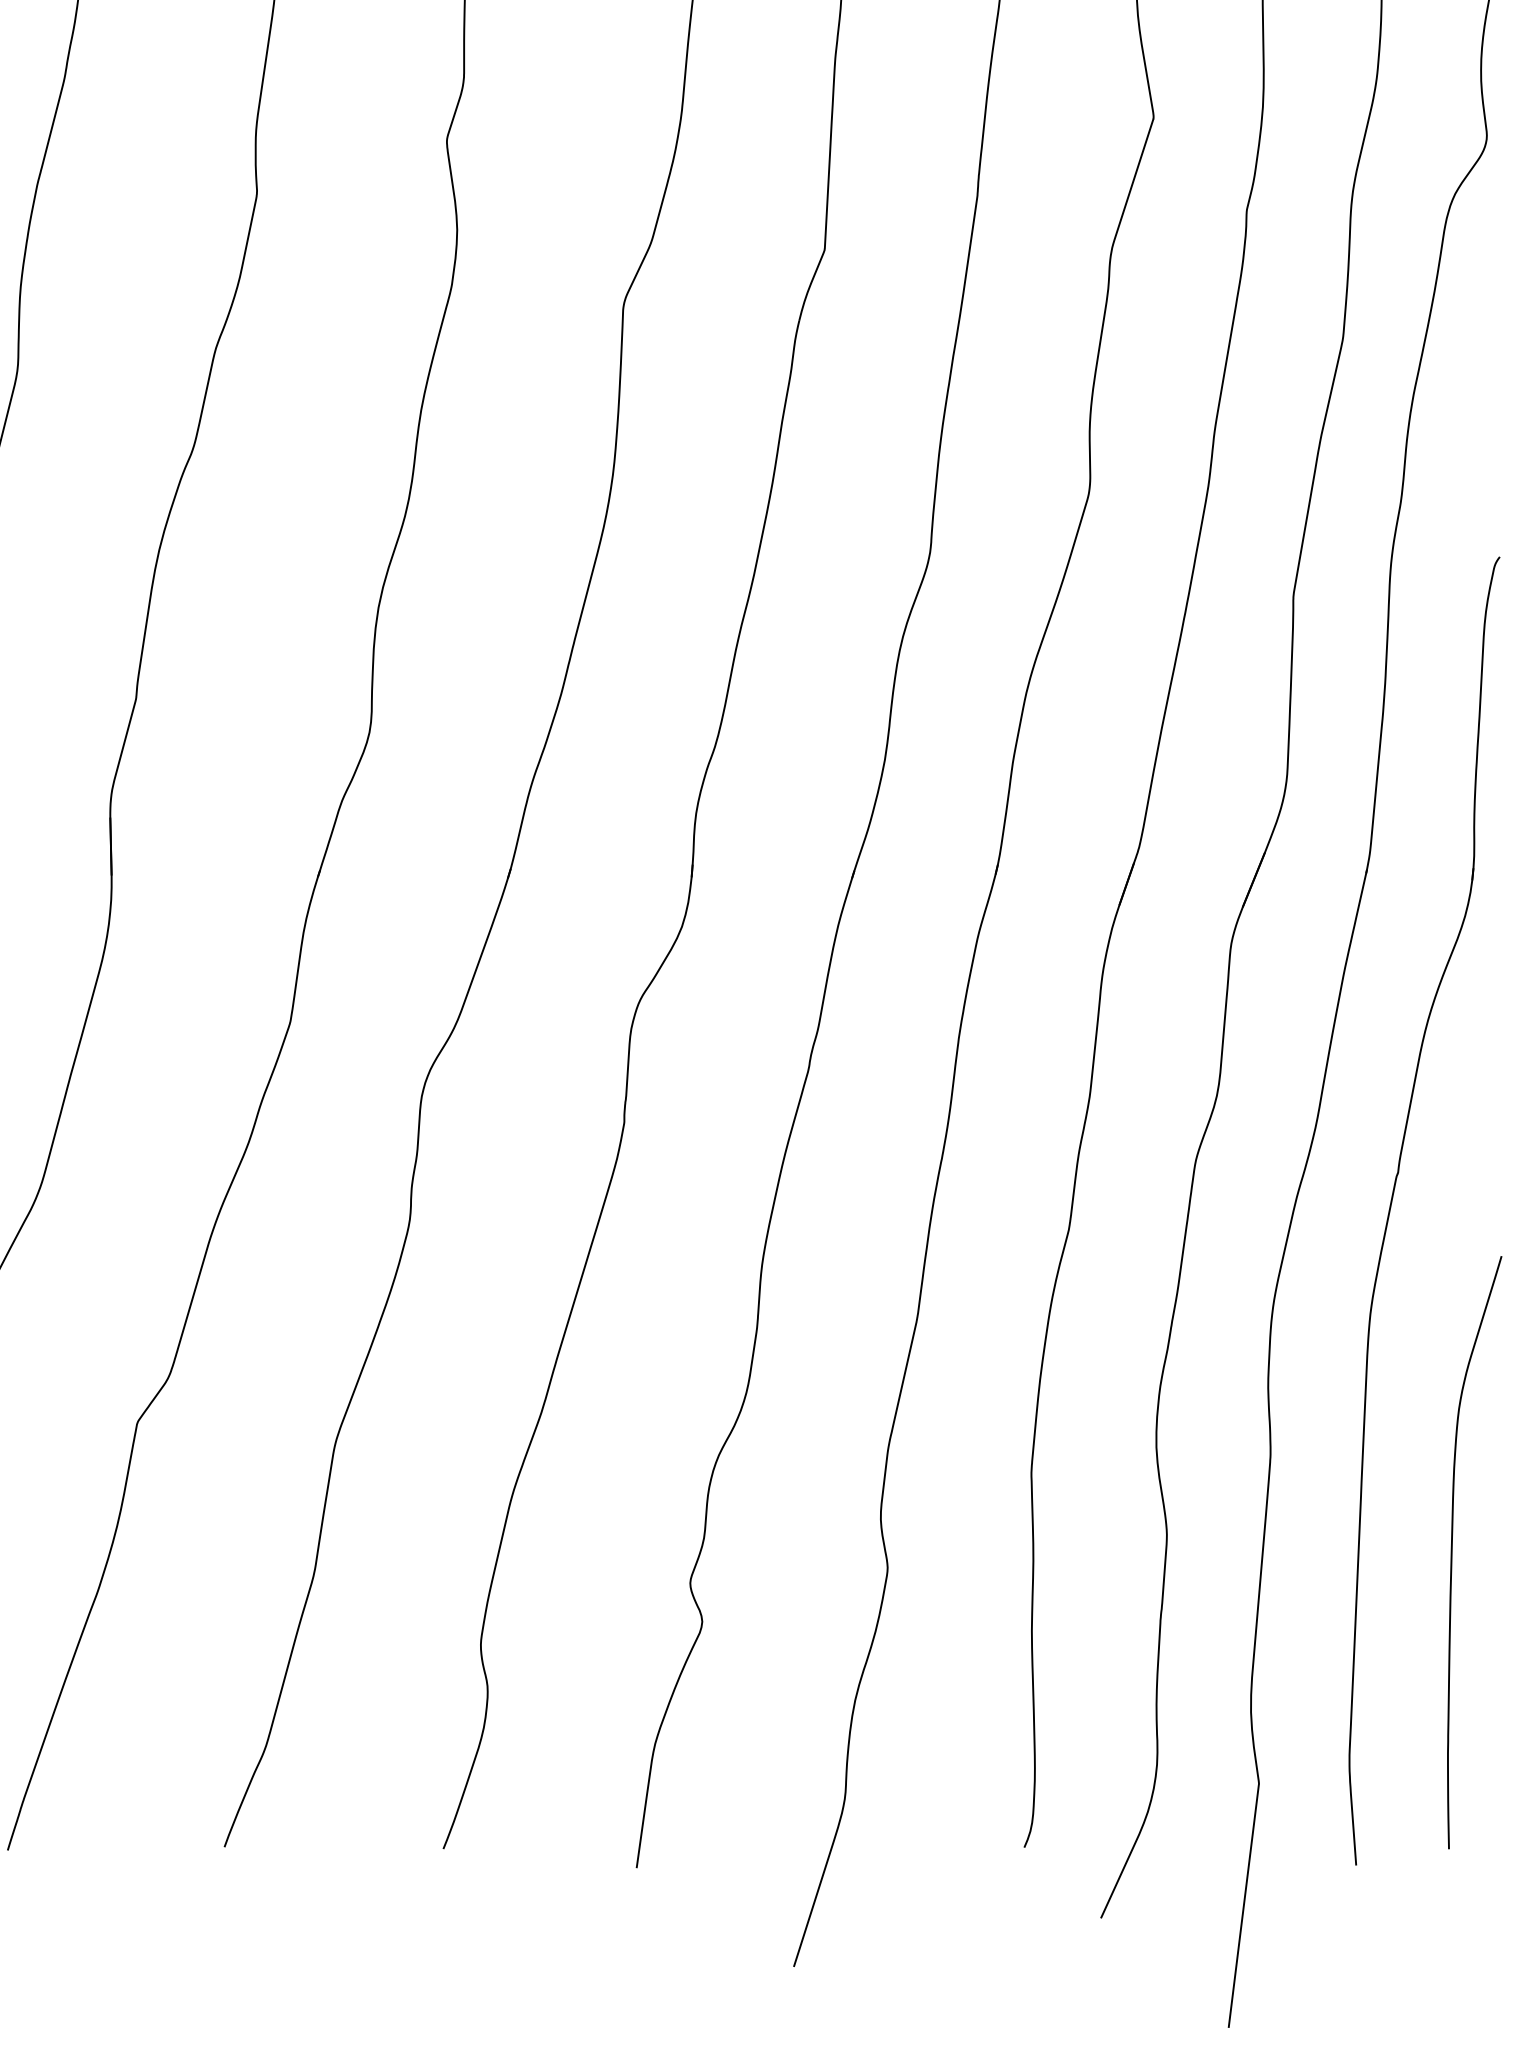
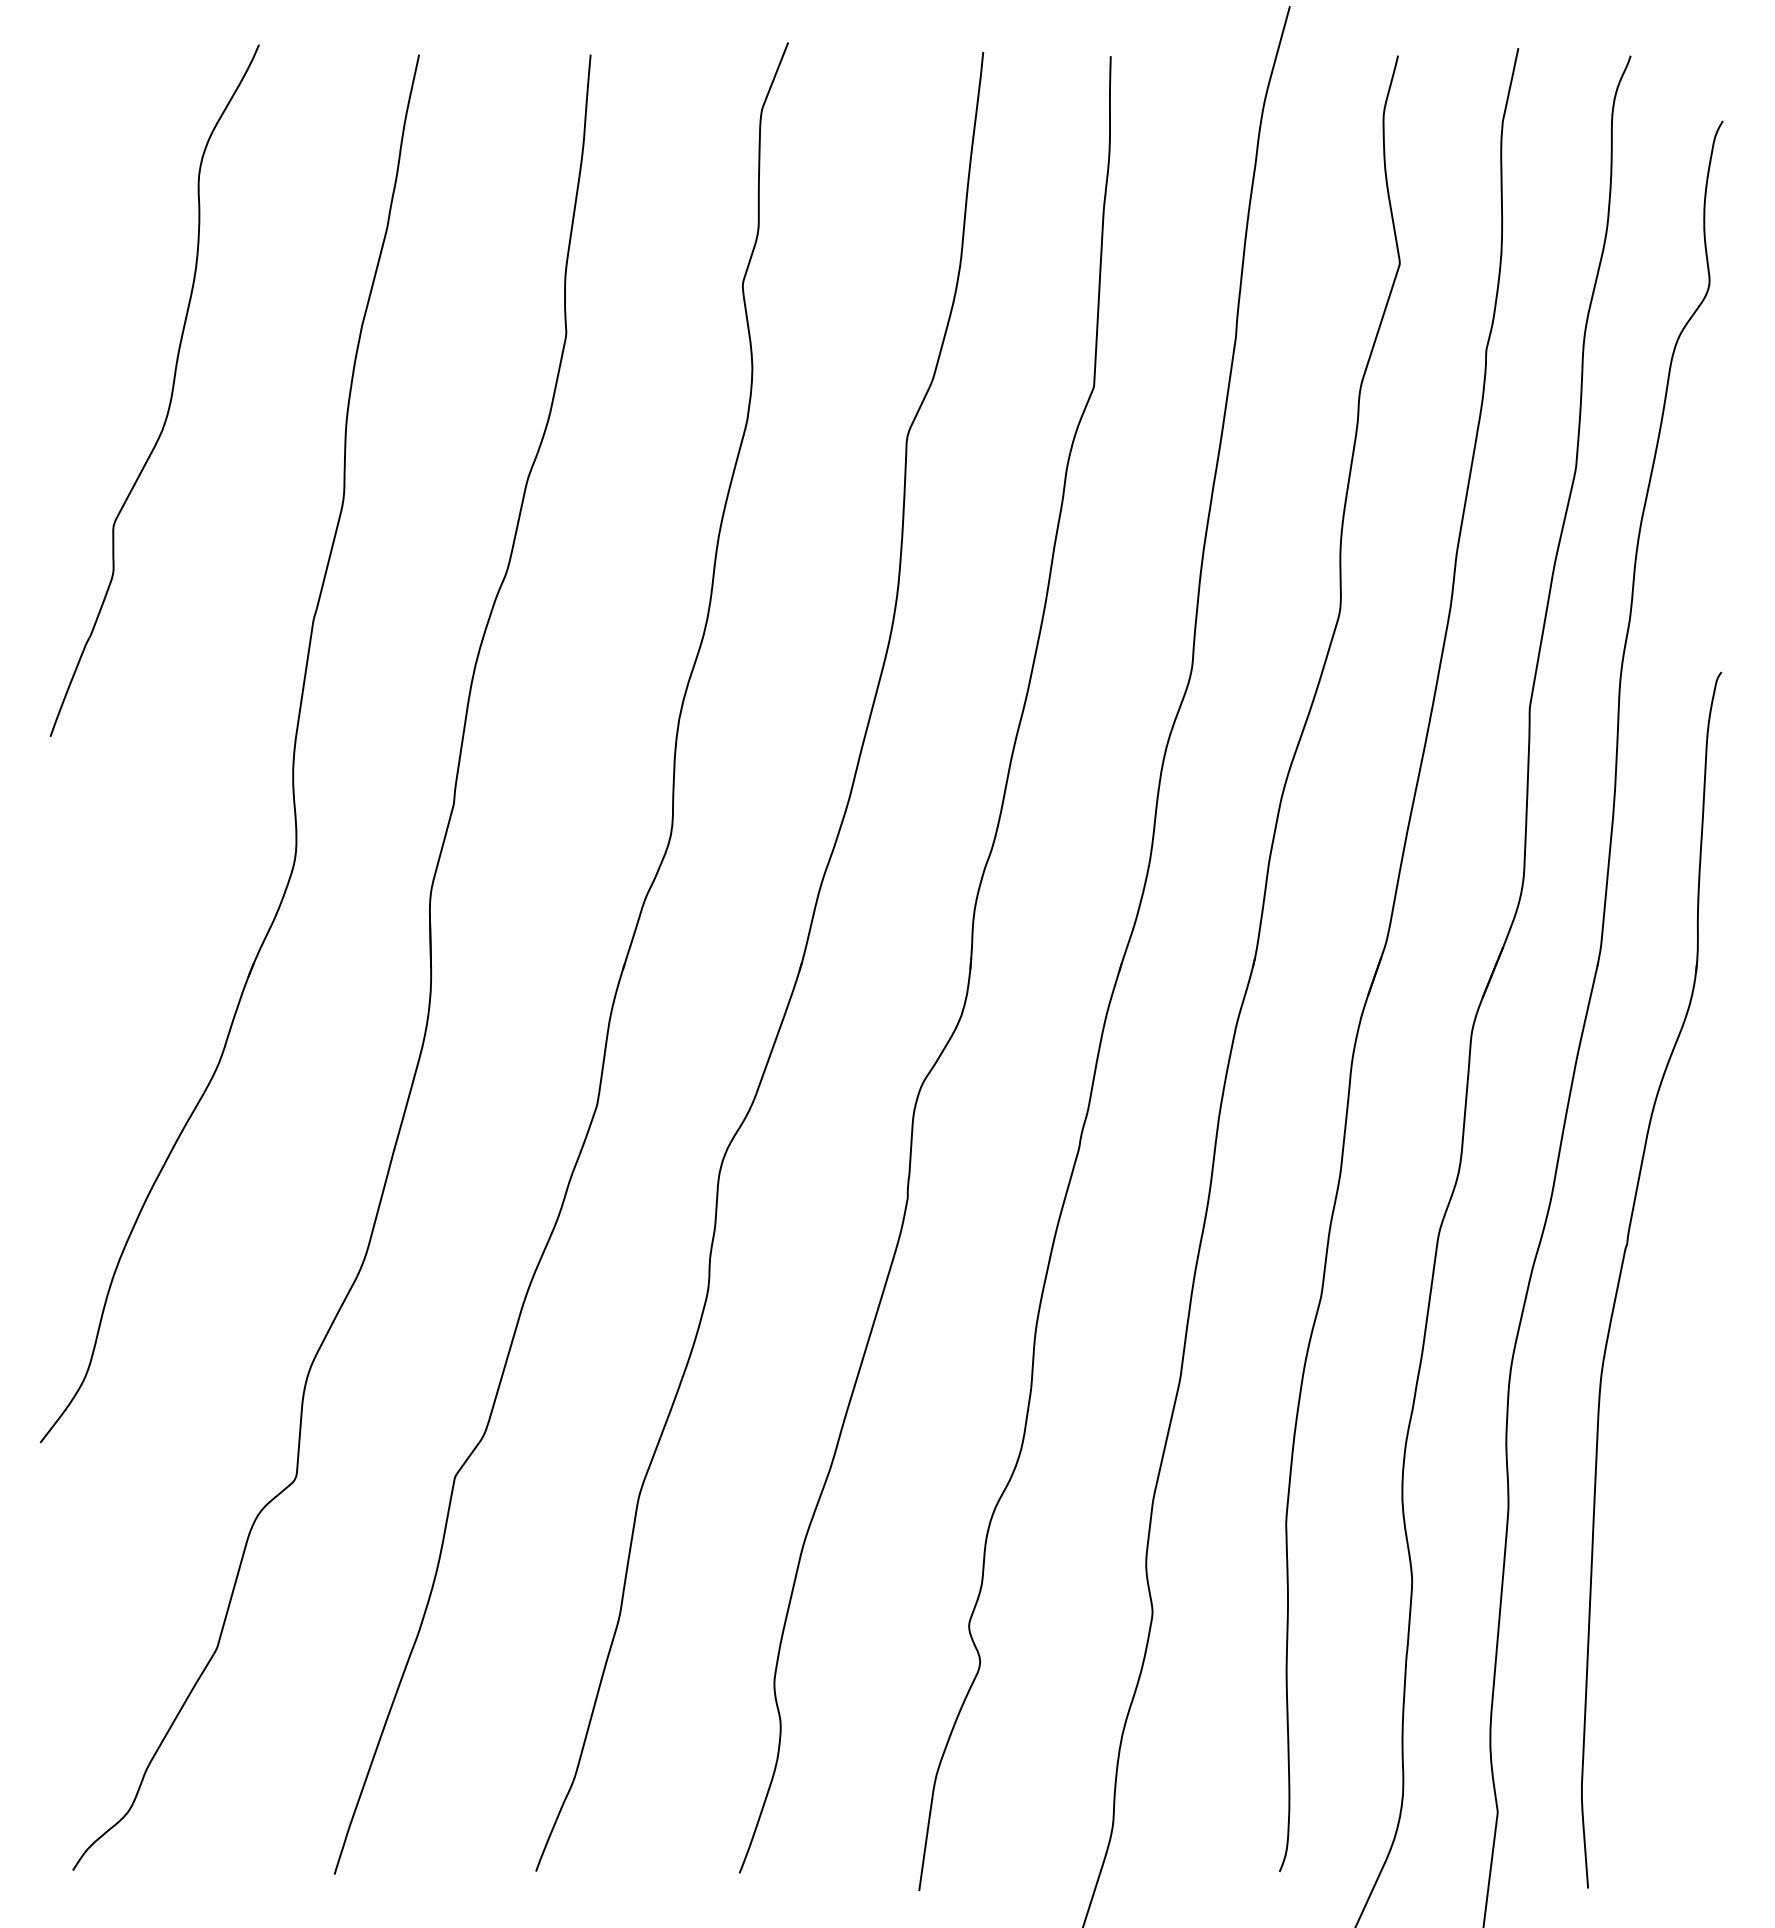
curve: (1452, 1552) -> (1677, 1597), removed

